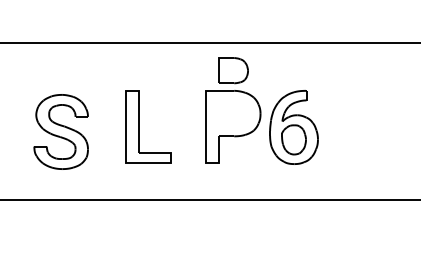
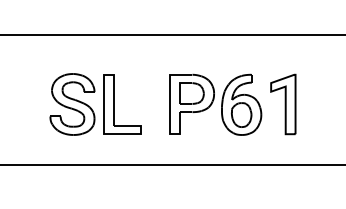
part: (233, 70) -> (191, 93), moved
part: (344, 126) -> (283, 104), added
part: (60, 131) -> (71, 104), moved

